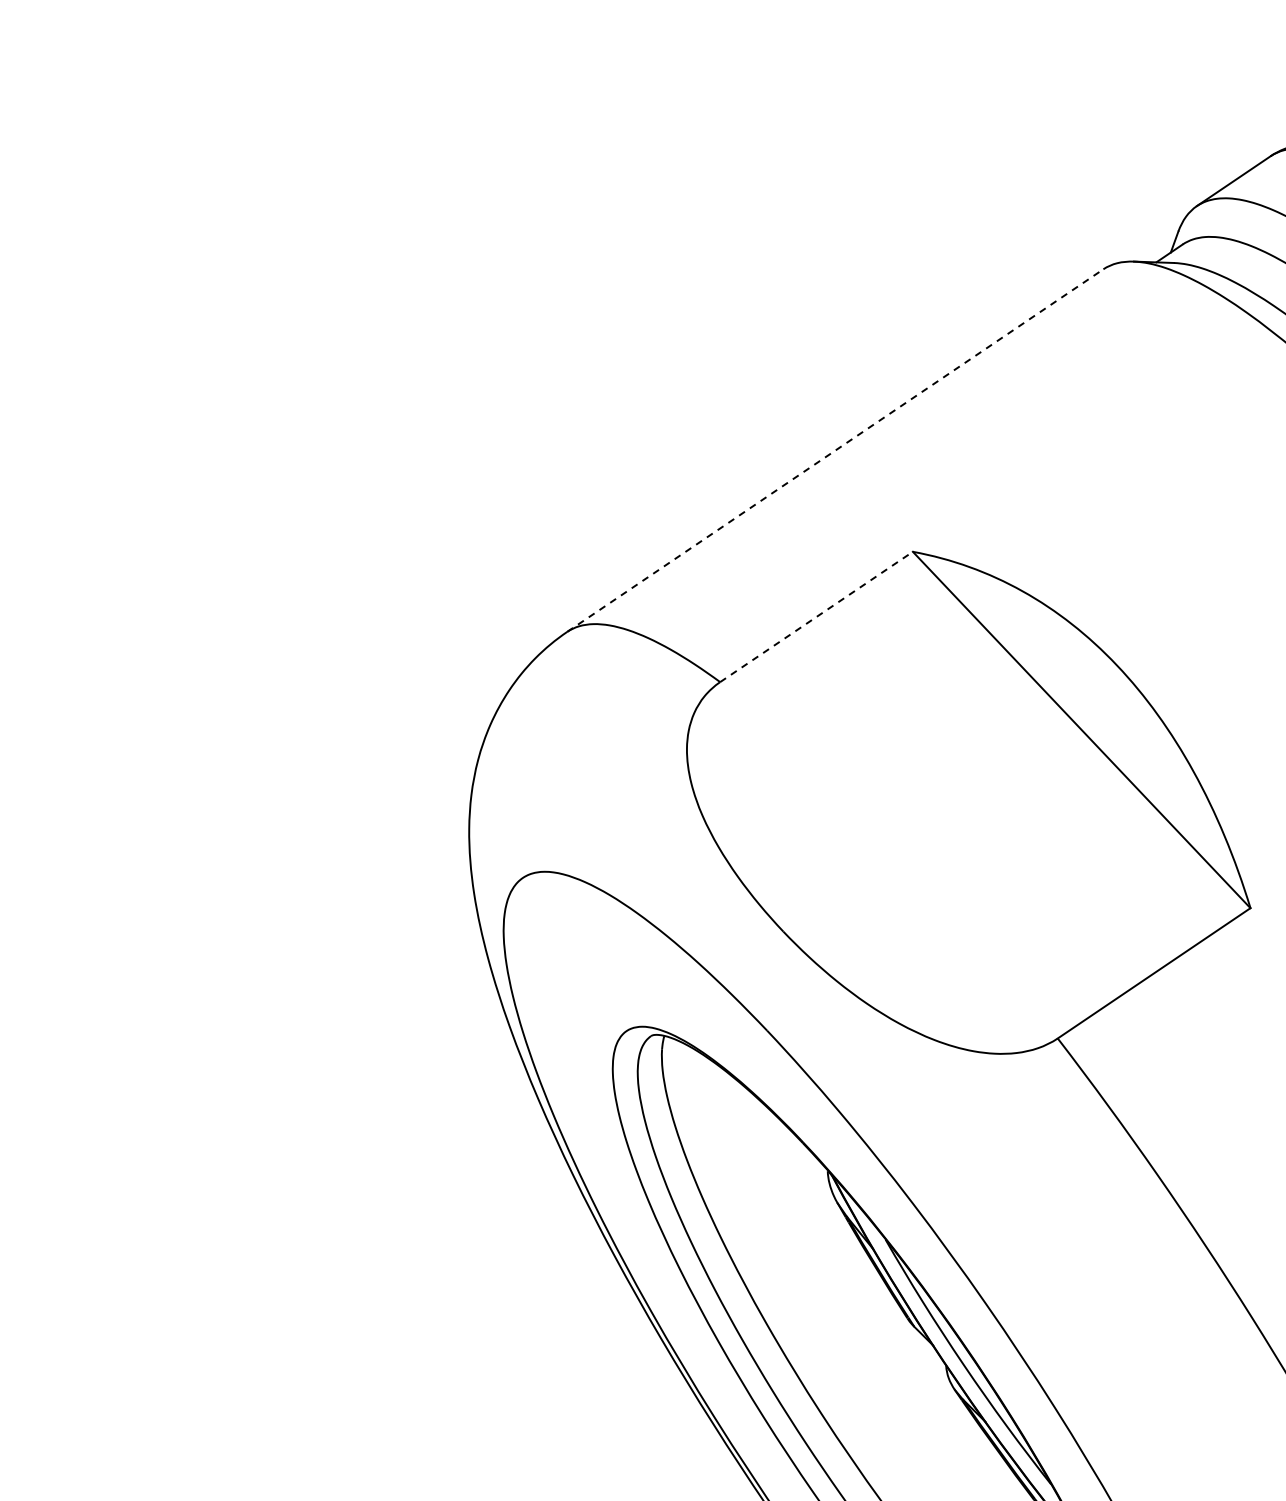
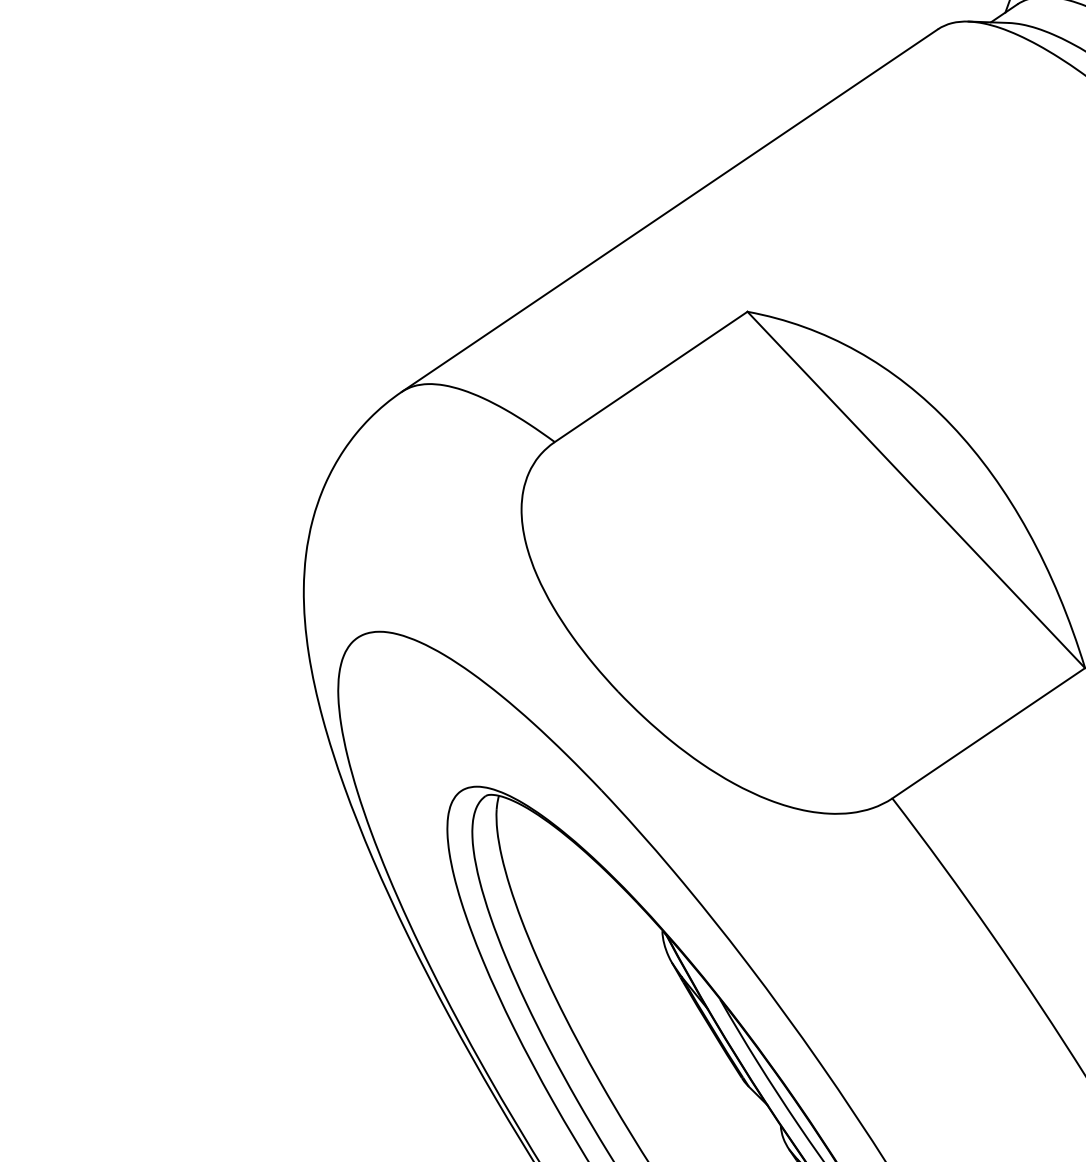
line: (835, 450) -> (670, 210), dashed -> solid
line: (816, 616) -> (651, 376), dashed -> solid

